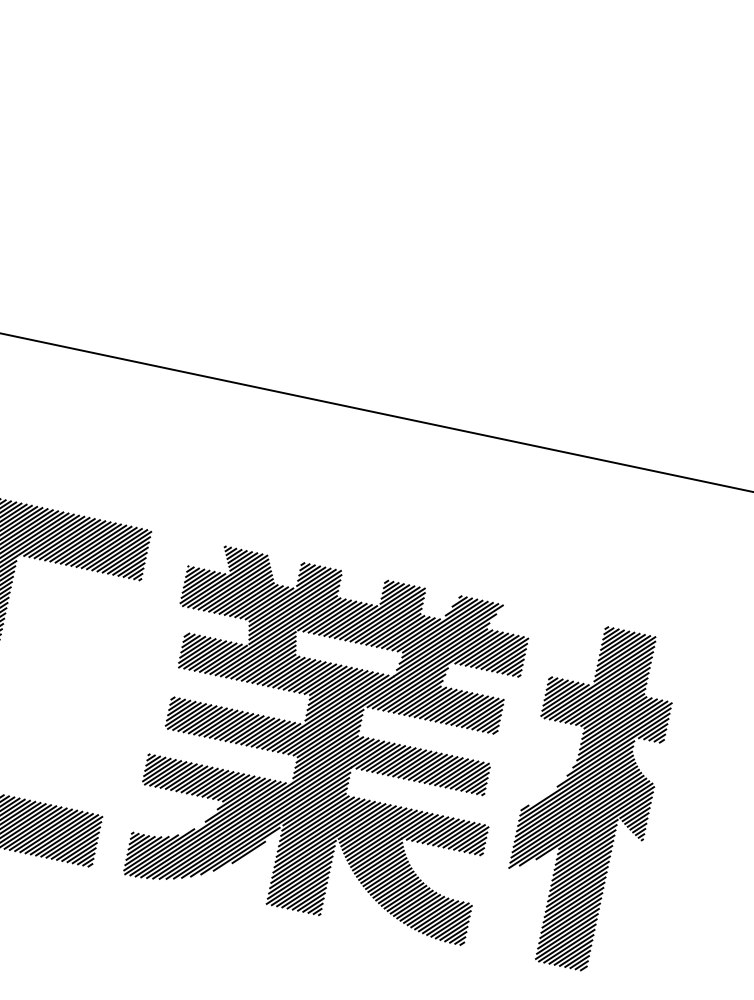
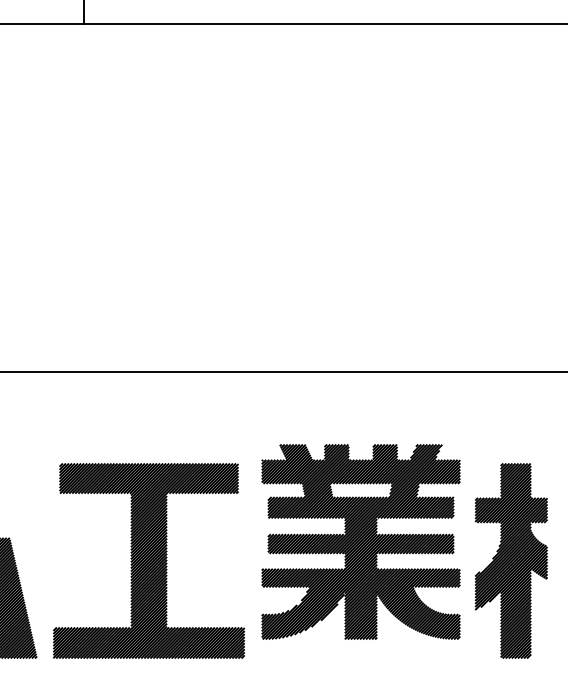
part: (327, 741) -> (360, 541), moved

